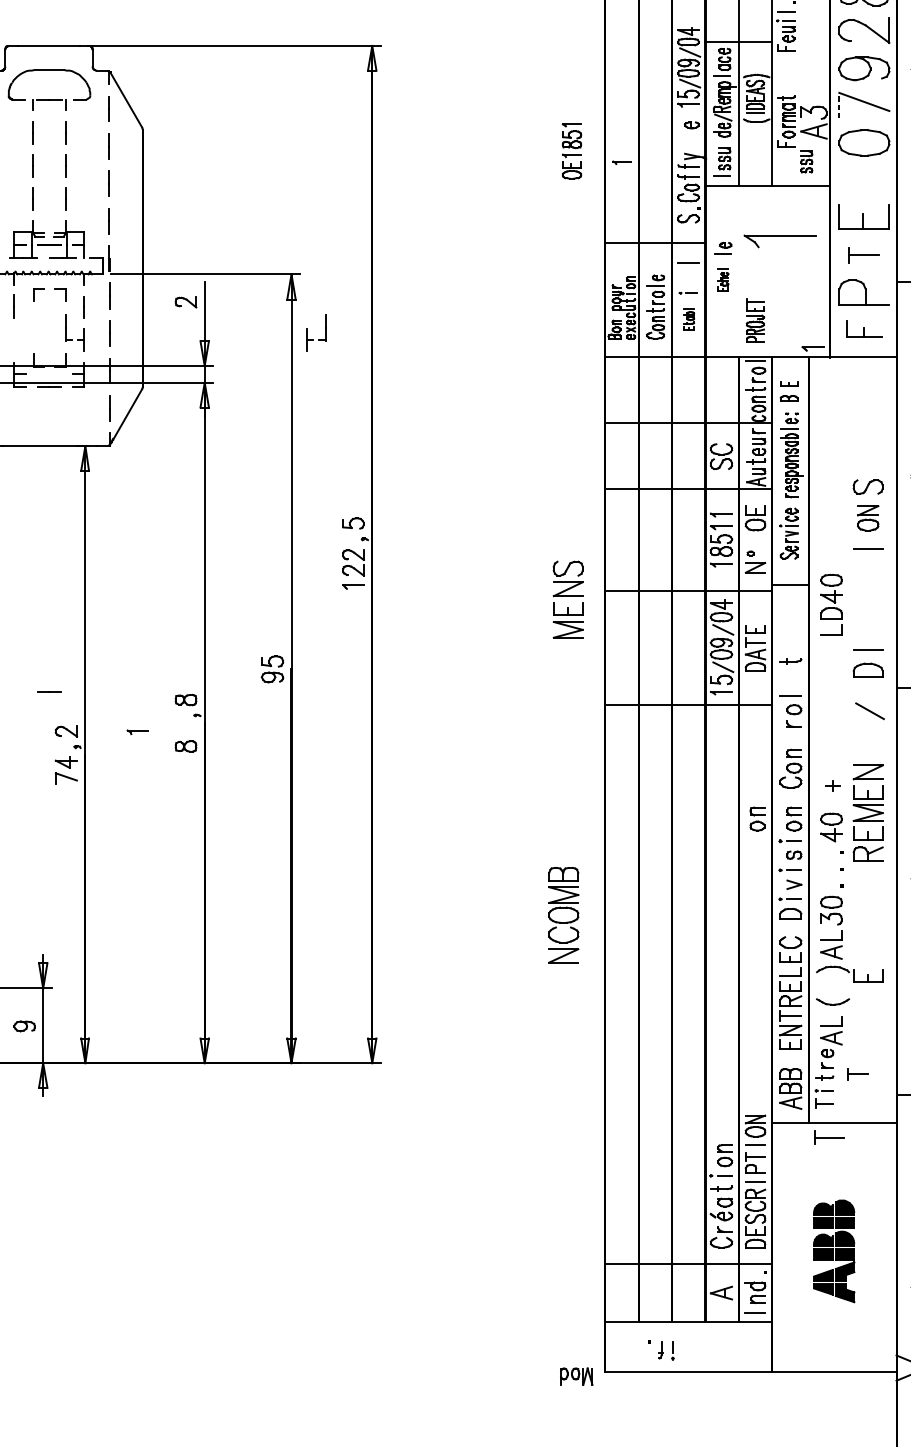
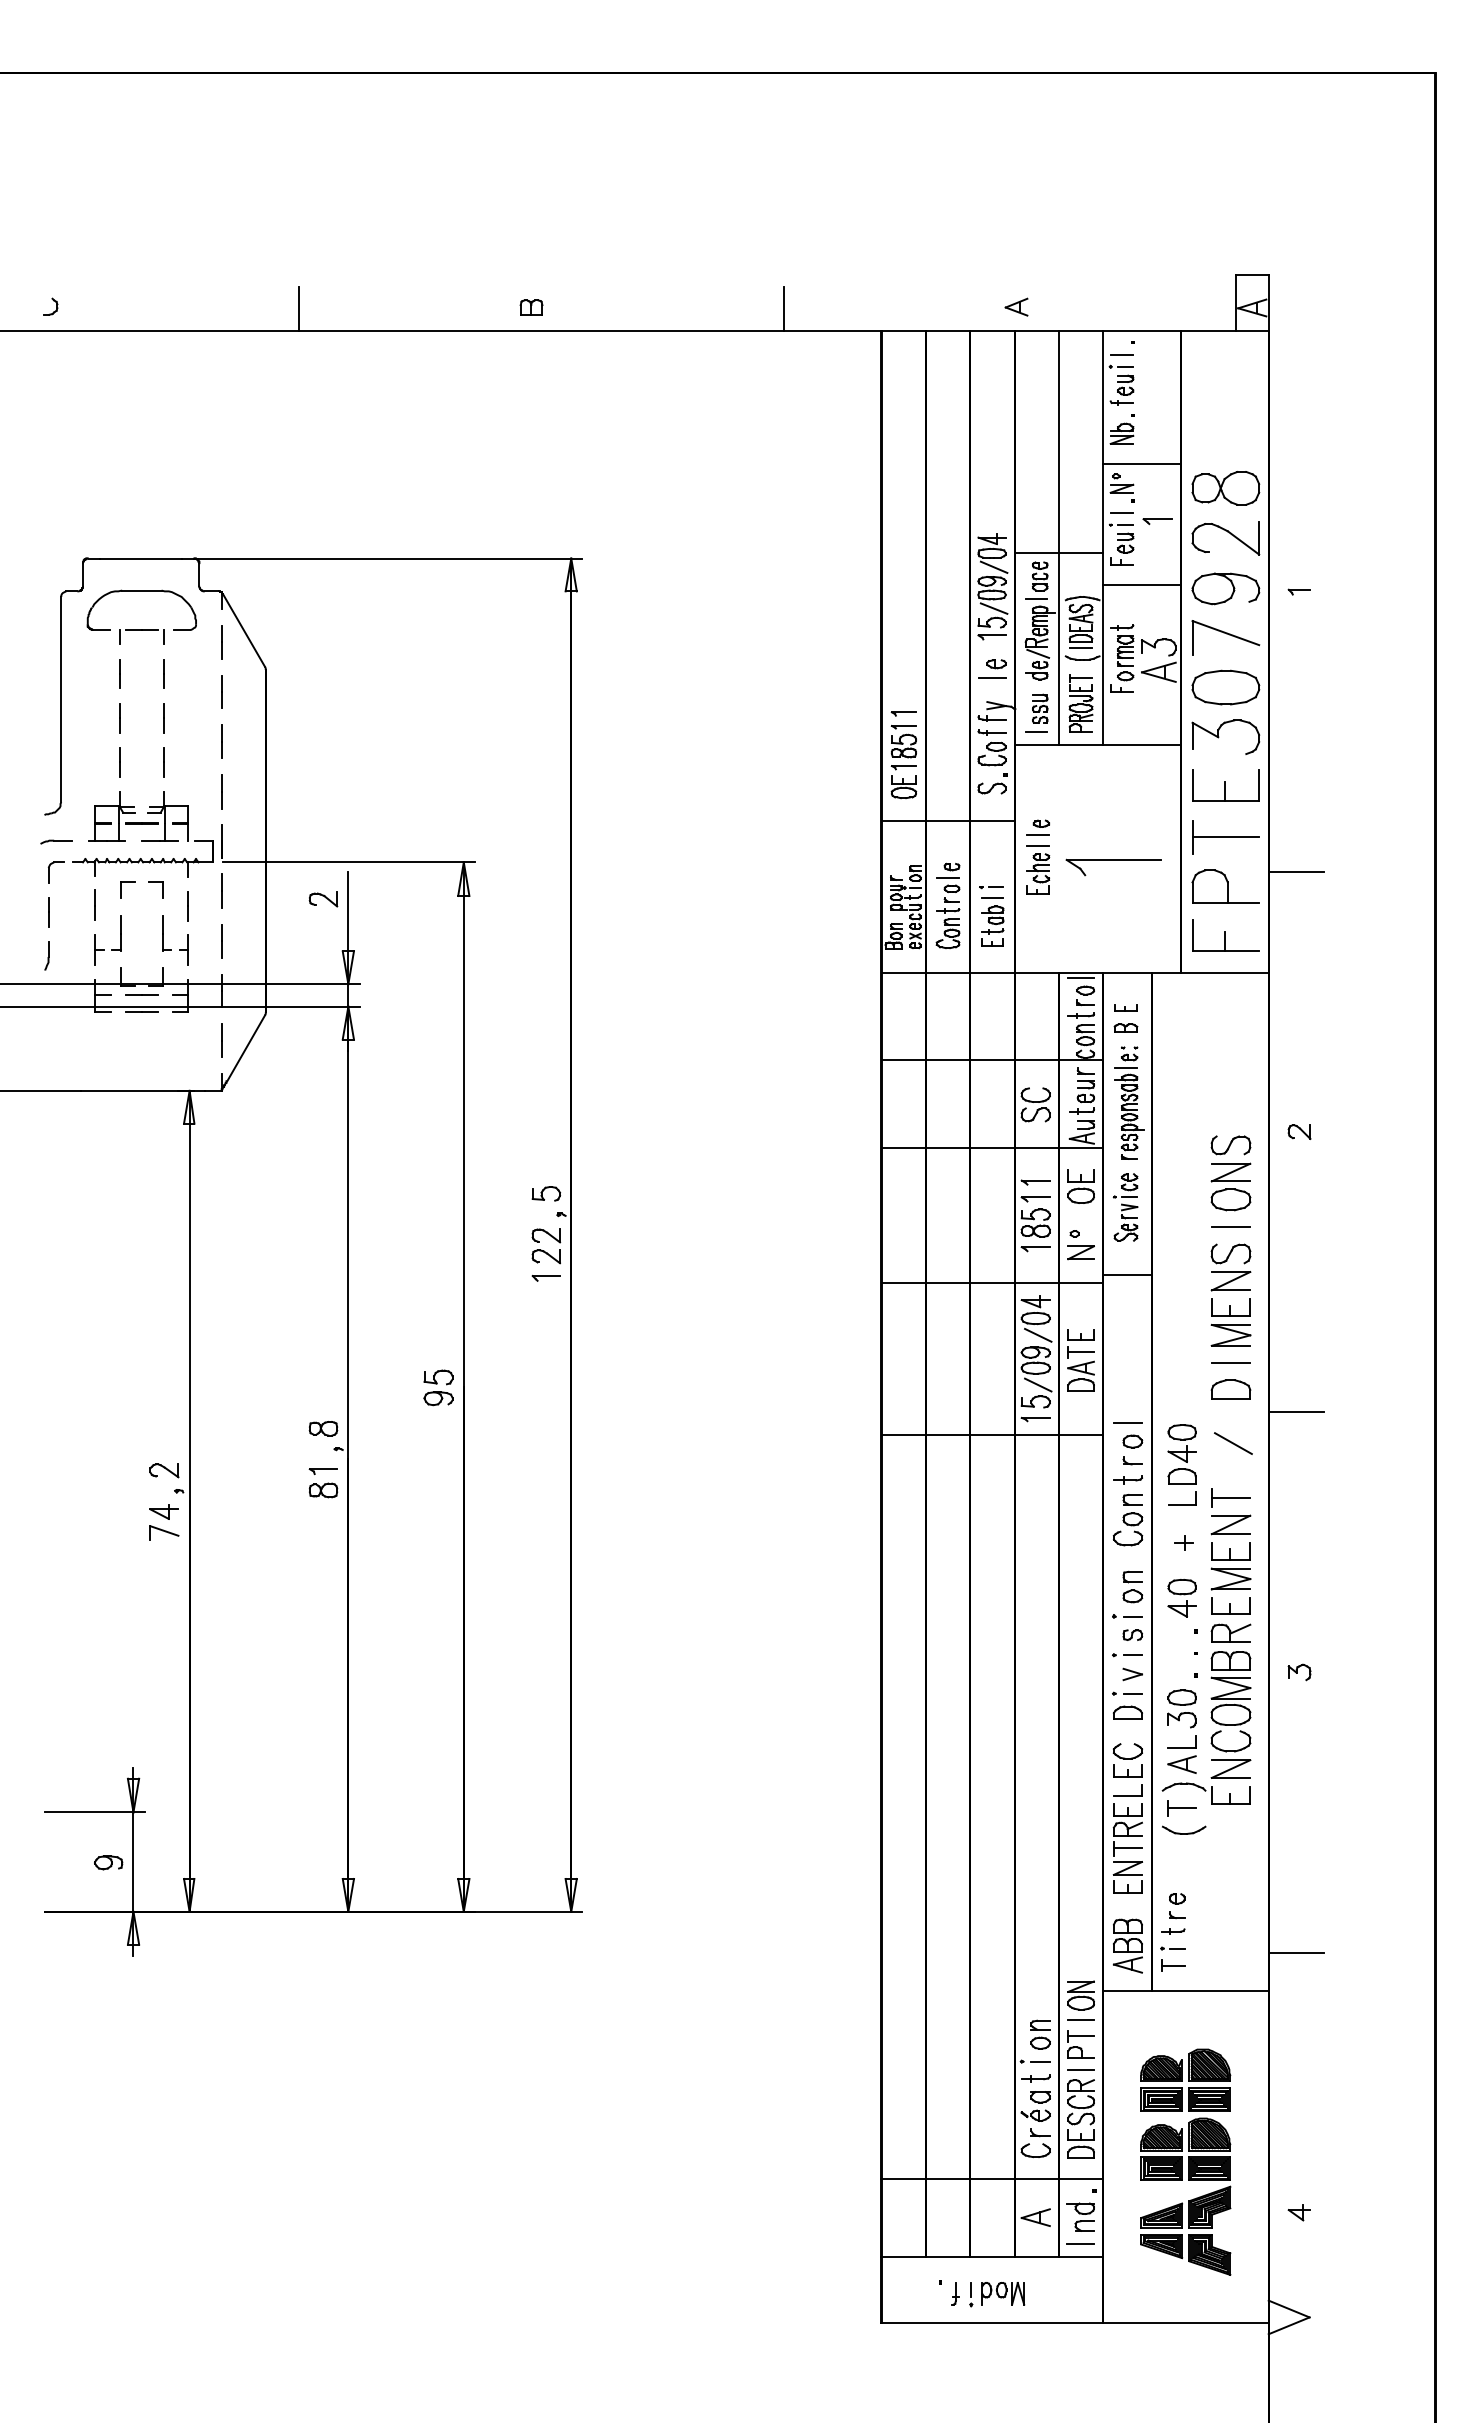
line: (800, 66) -> (1141, 585), added
line: (839, 105) -> (1192, 637), dashed -> solid
part: (571, 151) -> (903, 762), moved
part: (806, 161) -> (1149, 712), removed
part: (864, 179) -> (1225, 736), added
part: (779, 236) -> (1113, 860), moved
part: (864, 255) -> (1225, 837), size x1.67
line: (688, 262) -> (992, 677), moved
part: (723, 279) -> (1038, 869), size x1.67
part: (688, 318) -> (992, 921), size x1.67
part: (755, 321) -> (1080, 703), moved
part: (864, 329) -> (1225, 935), size x1.43
part: (313, 339) -> (104, 949), moved
part: (812, 348) -> (1157, 521), moved
part: (867, 517) -> (1230, 1186), size x1.43
part: (567, 599) -> (1230, 1294), moved
part: (830, 604) -> (1181, 1464), moved
part: (790, 660) -> (1127, 1479), moved
line: (49, 690) -> (141, 994), moved
part: (137, 732) -> (322, 1471), moved
part: (757, 818) -> (1083, 1586), removed
part: (563, 914) -> (1230, 1714), moved
part: (830, 1030) -> (1181, 1868), removed
part: (857, 1074) -> (1181, 1808), moved
part: (829, 1137) -> (1230, 1497), moved
part: (834, 1250) -> (1185, 2161), size x1.67
part: (576, 1376) -> (1003, 2293), moved

